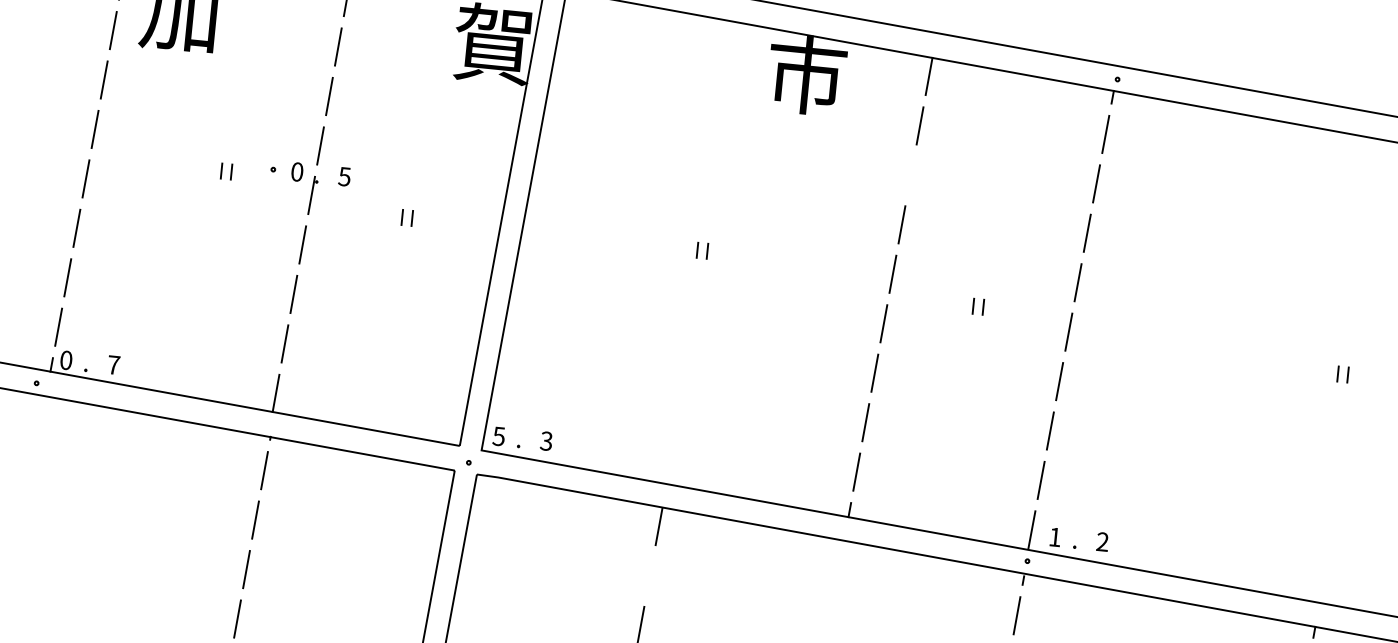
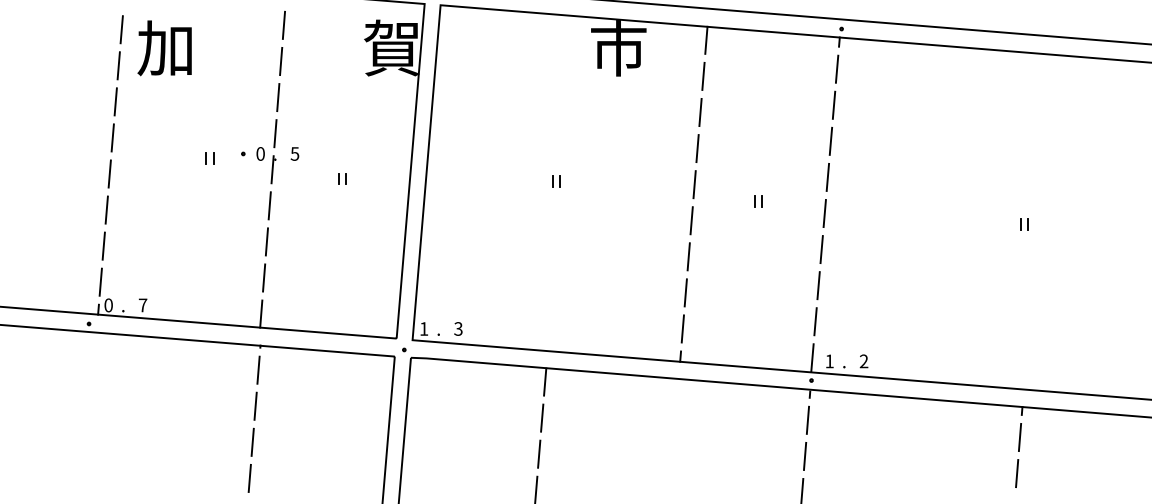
line: (910, 175) -> (700, 112), added
text: (498, 435) -> (423, 328), 5 -> 1
line: (650, 575) -> (542, 417), added

